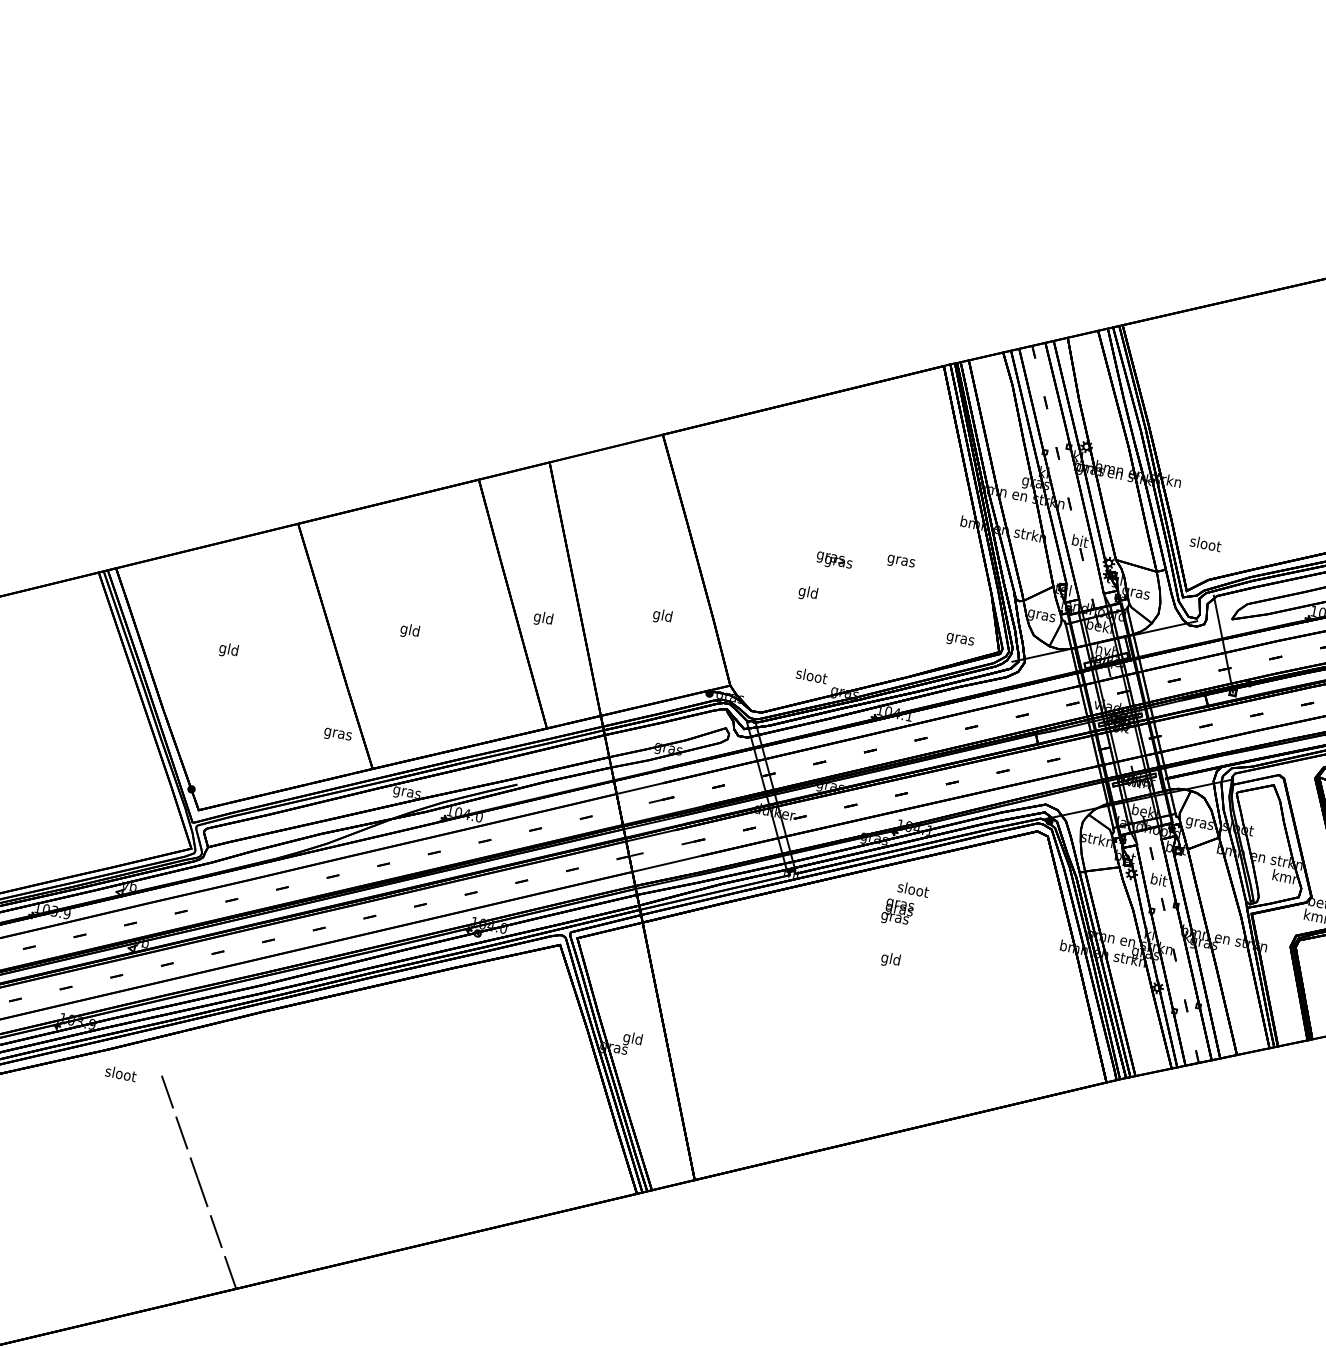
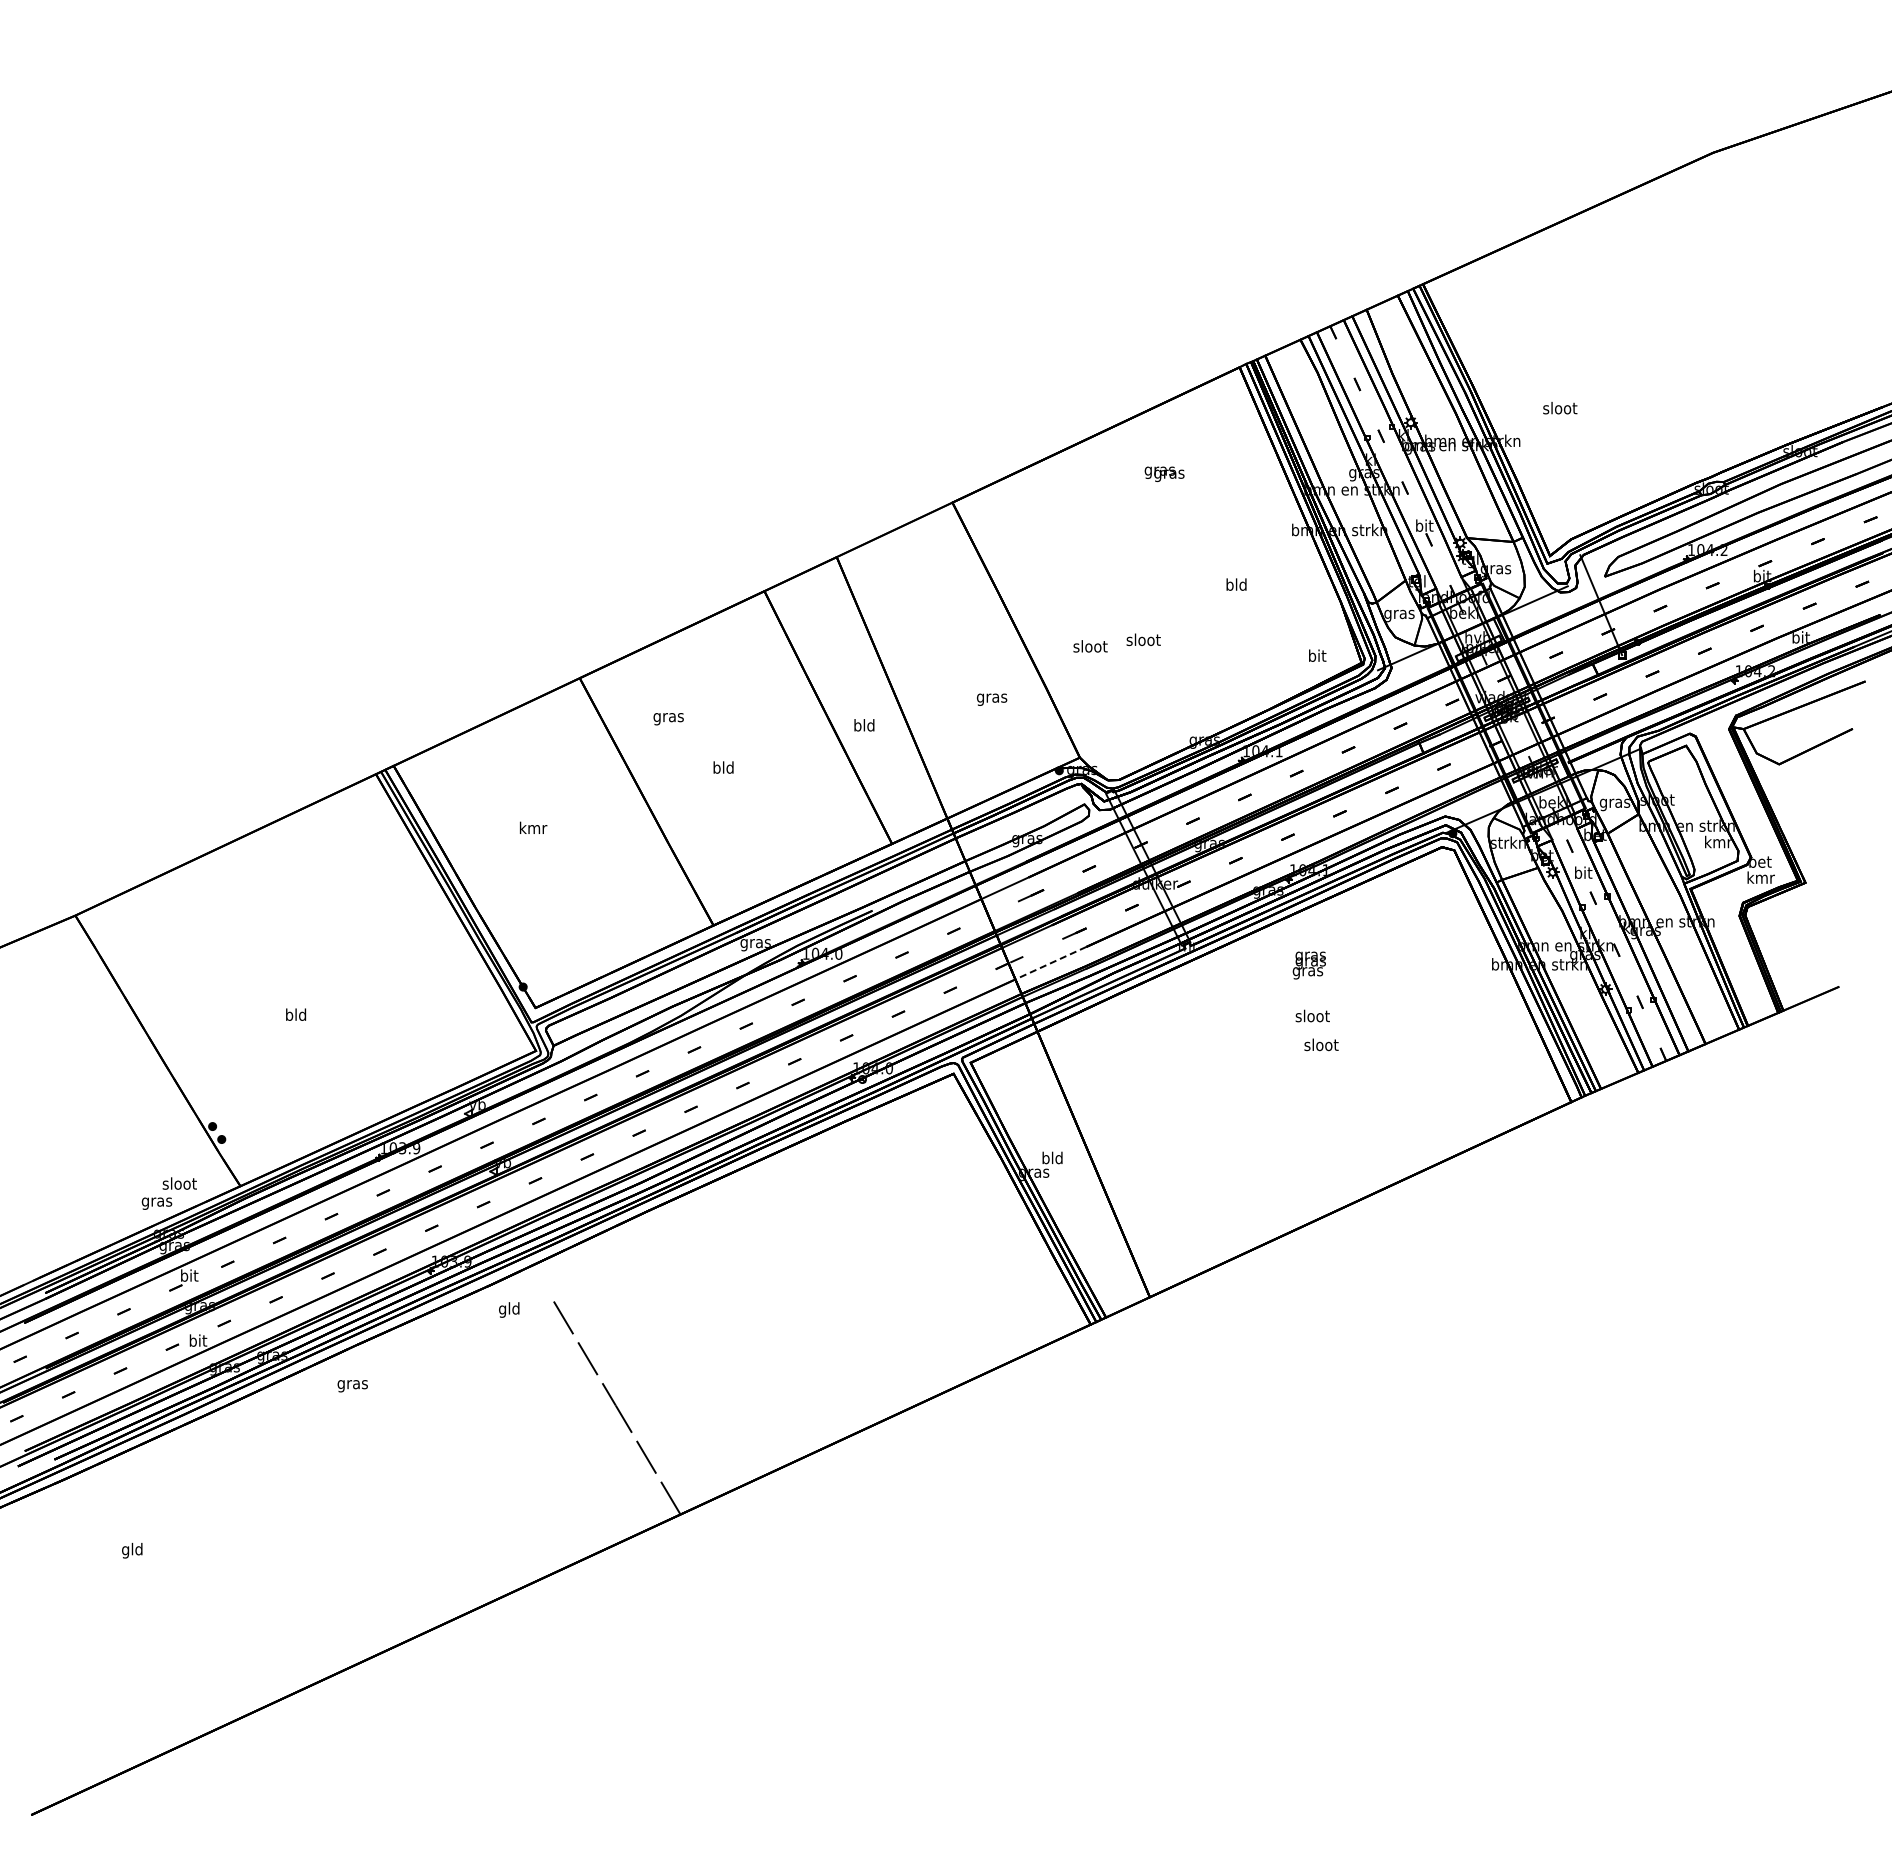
text: (1205, 544) -> (1560, 408), moved
text: (834, 561) -> (1164, 474), moved
text: (901, 561) -> (1236, 586), gras -> bld
text: (808, 593) -> (1143, 641), gld -> sloot
text: (662, 615) -> (991, 697), gld -> gras
text: (537, 617) -> (857, 726), gld -> bld
text: (403, 629) -> (716, 768), gld -> bld
text: (960, 639) -> (1317, 657), gras -> bit
text: (229, 650) -> (533, 829), gld -> kmr
text: (811, 676) -> (1090, 646), moved
text: (337, 735) -> (668, 719), moved
line: (666, 864) -> (1050, 963), solid -> dashed
text: (913, 889) -> (1321, 1044), moved
text: (890, 959) -> (1312, 1017), gld -> sloot
text: (626, 1038) -> (1045, 1159), gld -> bld
text: (120, 1074) -> (509, 1309), sloot -> gld

